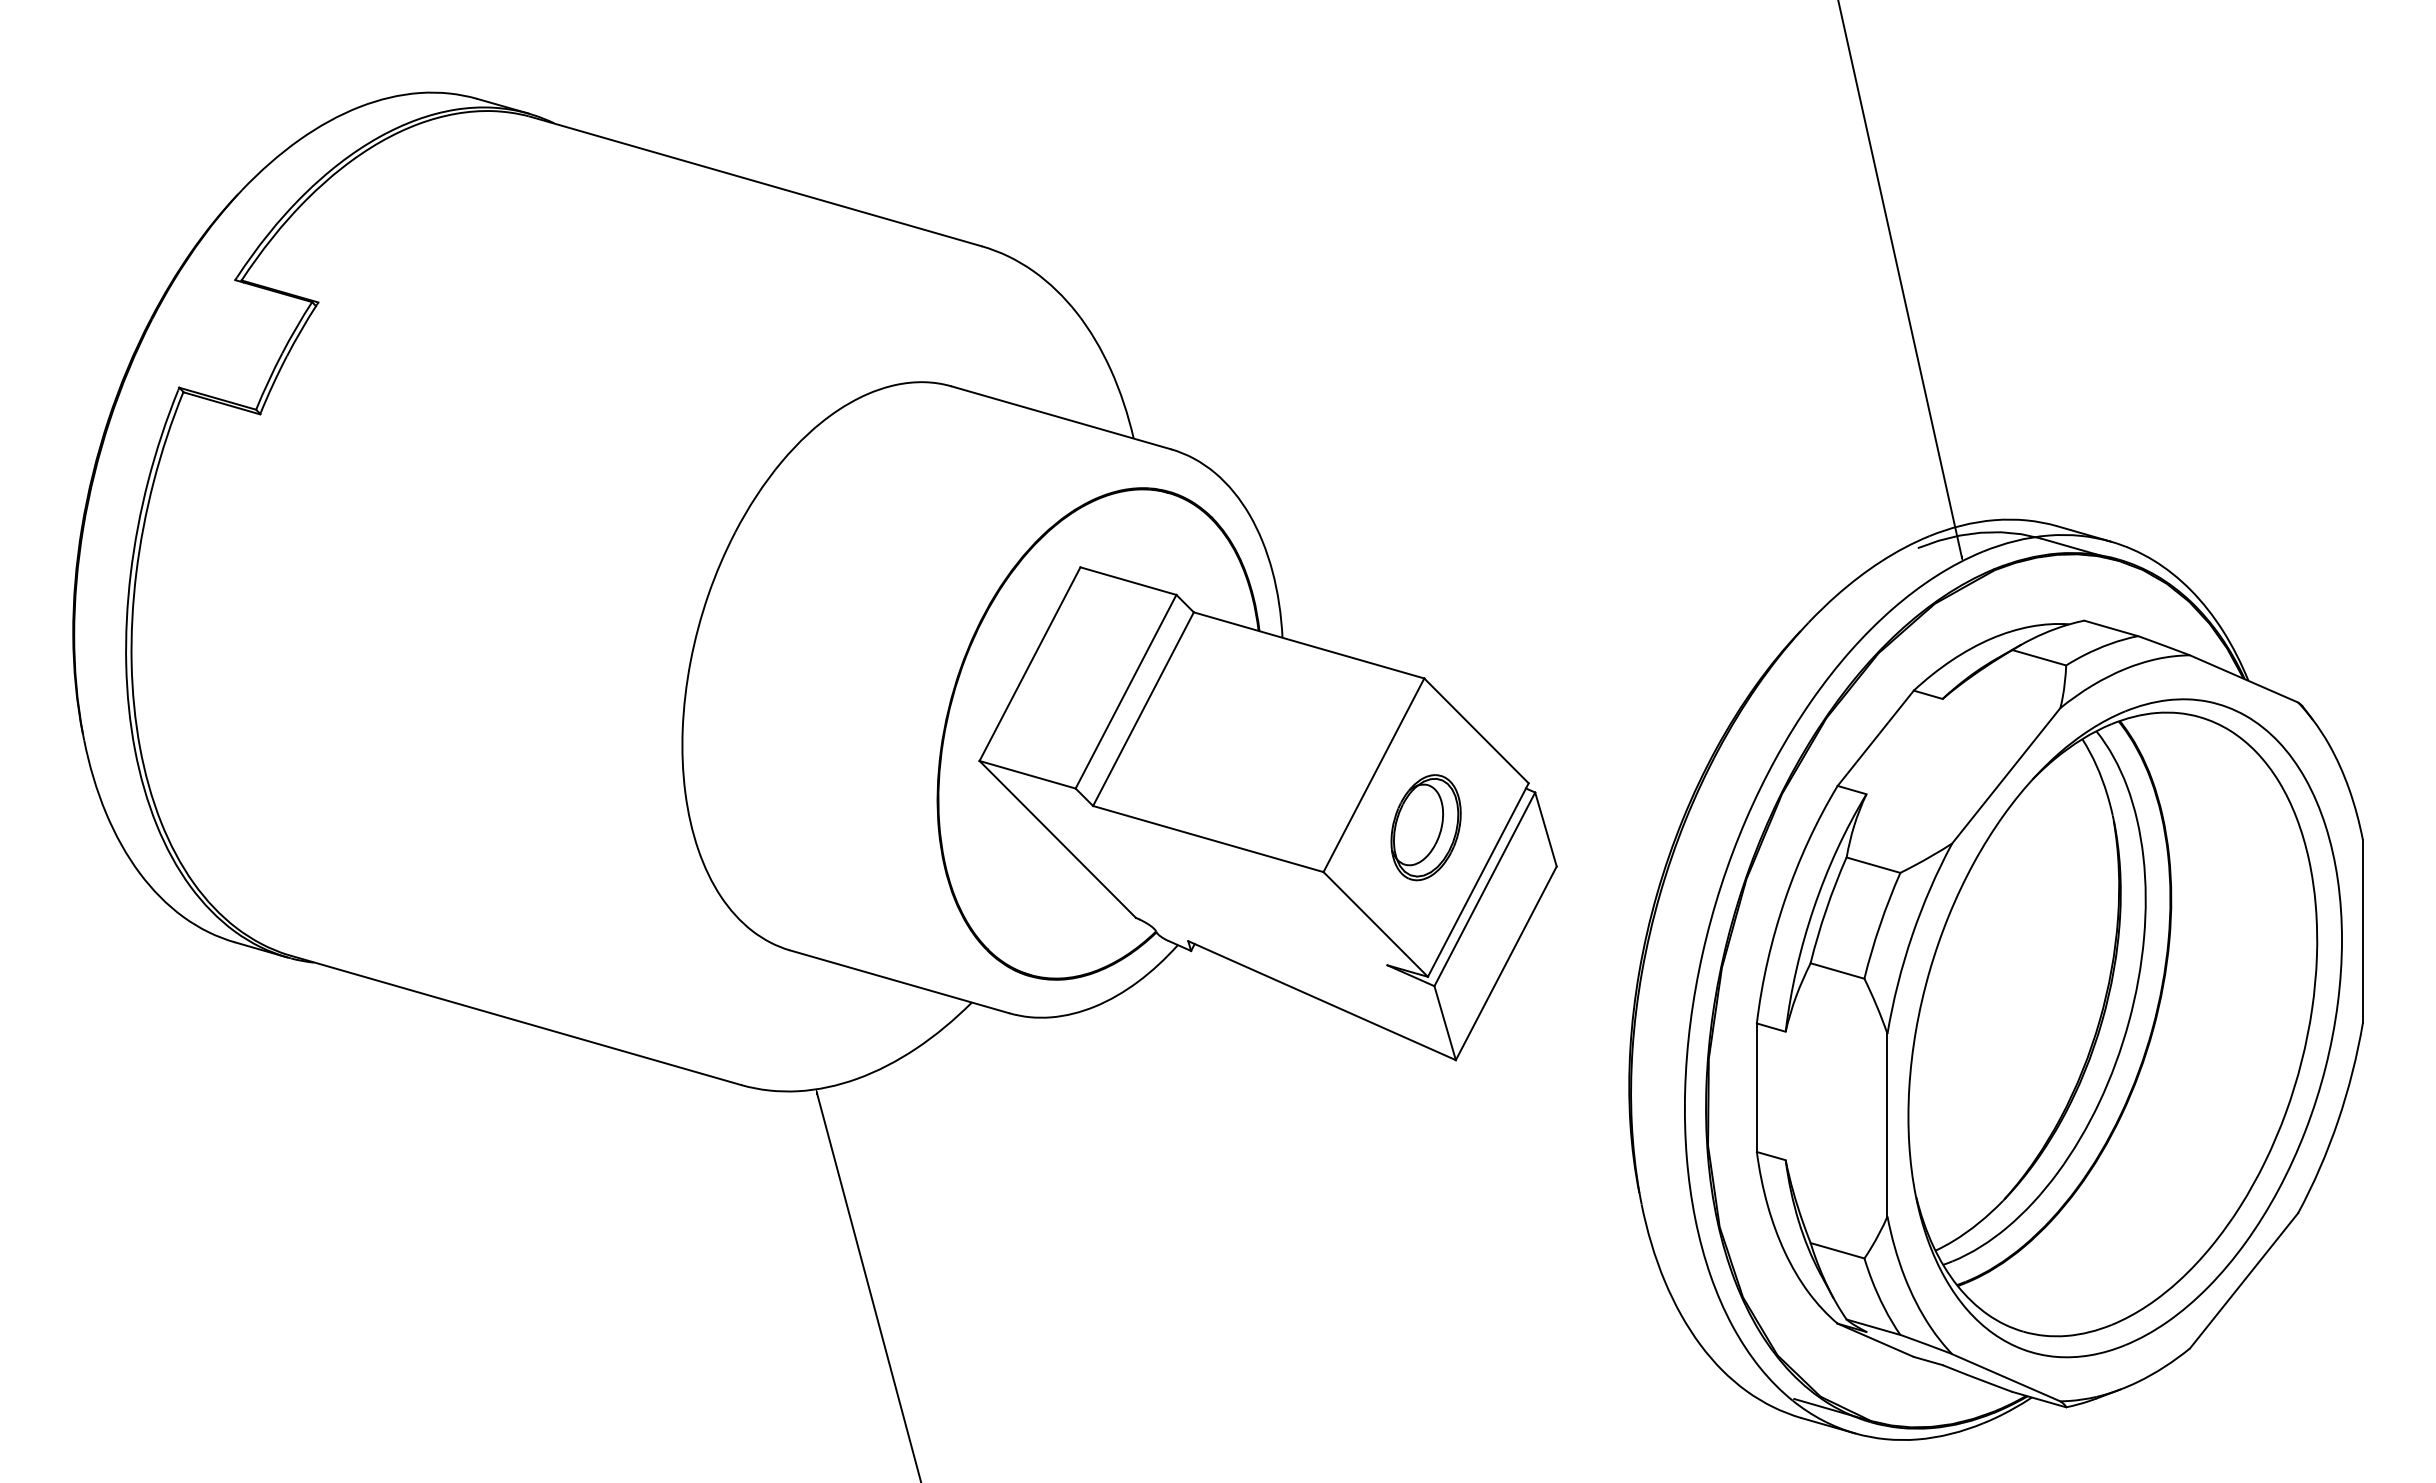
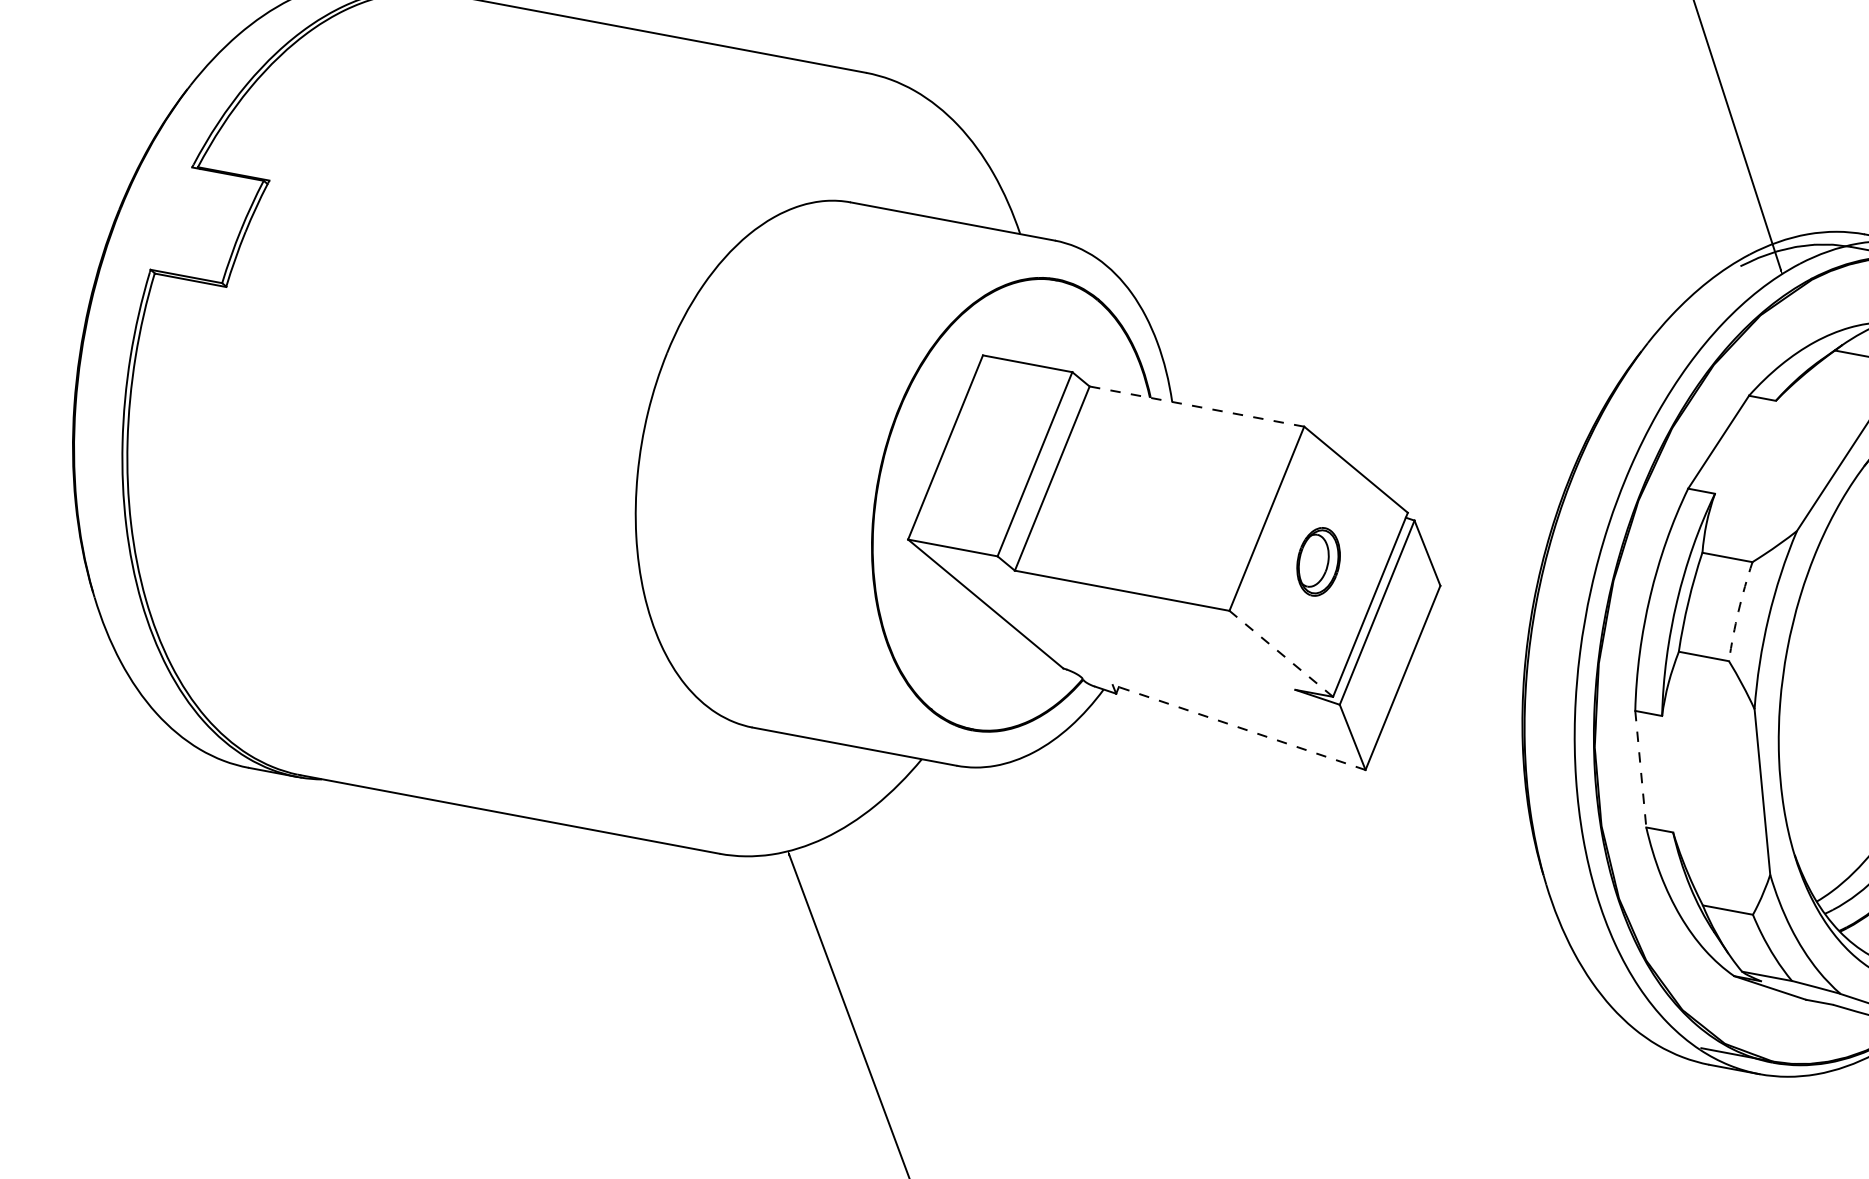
line: (1309, 645) -> (1197, 406), solid -> dashed
part: (1425, 827) -> (1318, 561), size x0.7
line: (1375, 924) -> (1281, 653), solid -> dashed
arc: (1880, 925) -> (1738, 611), solid -> dashed
line: (1321, 1000) -> (1238, 727), solid -> dashed
line: (1756, 1088) -> (1640, 769), solid -> dashed

